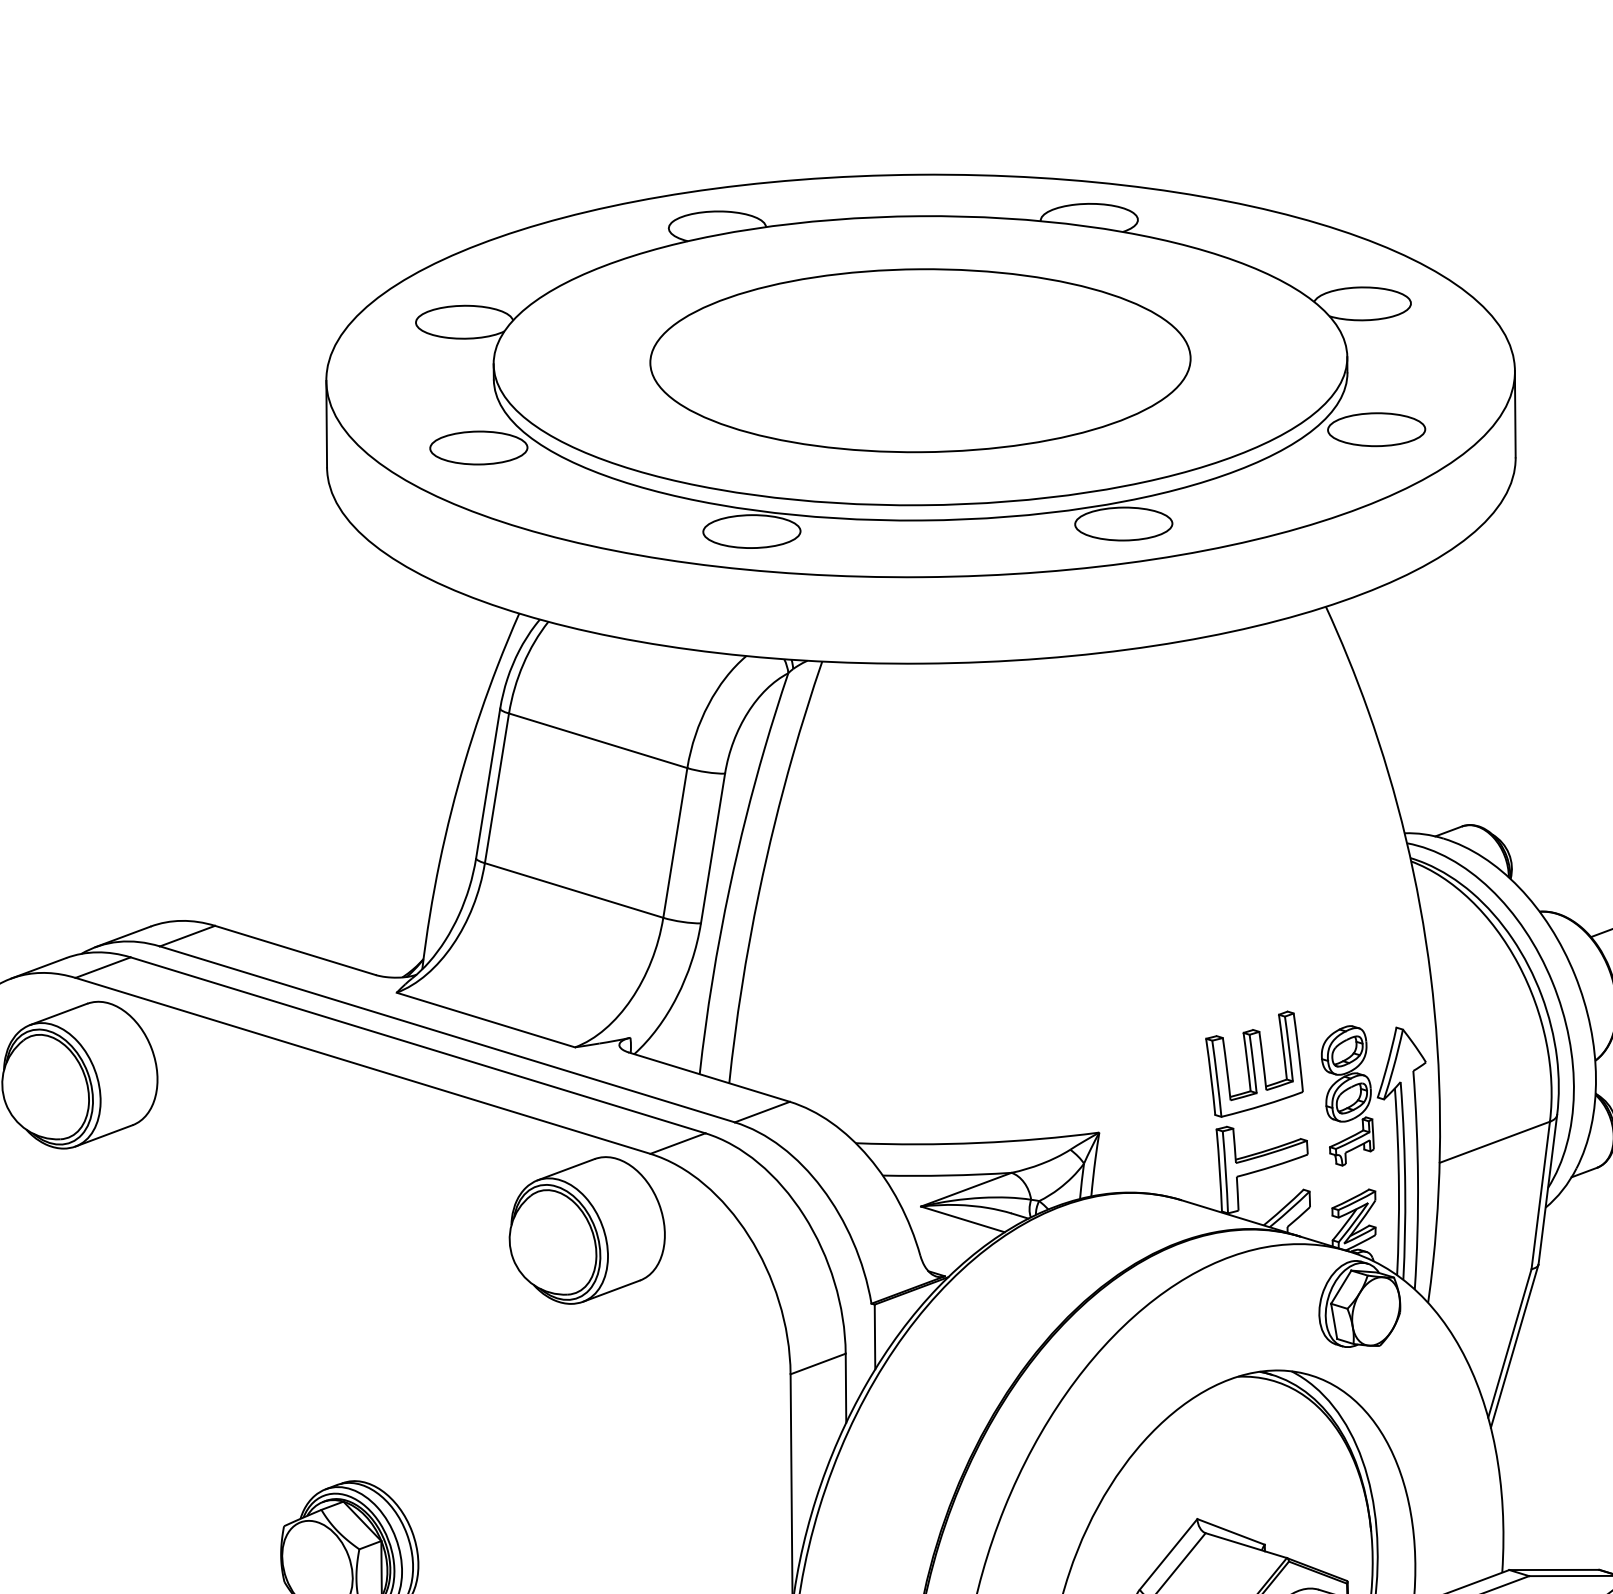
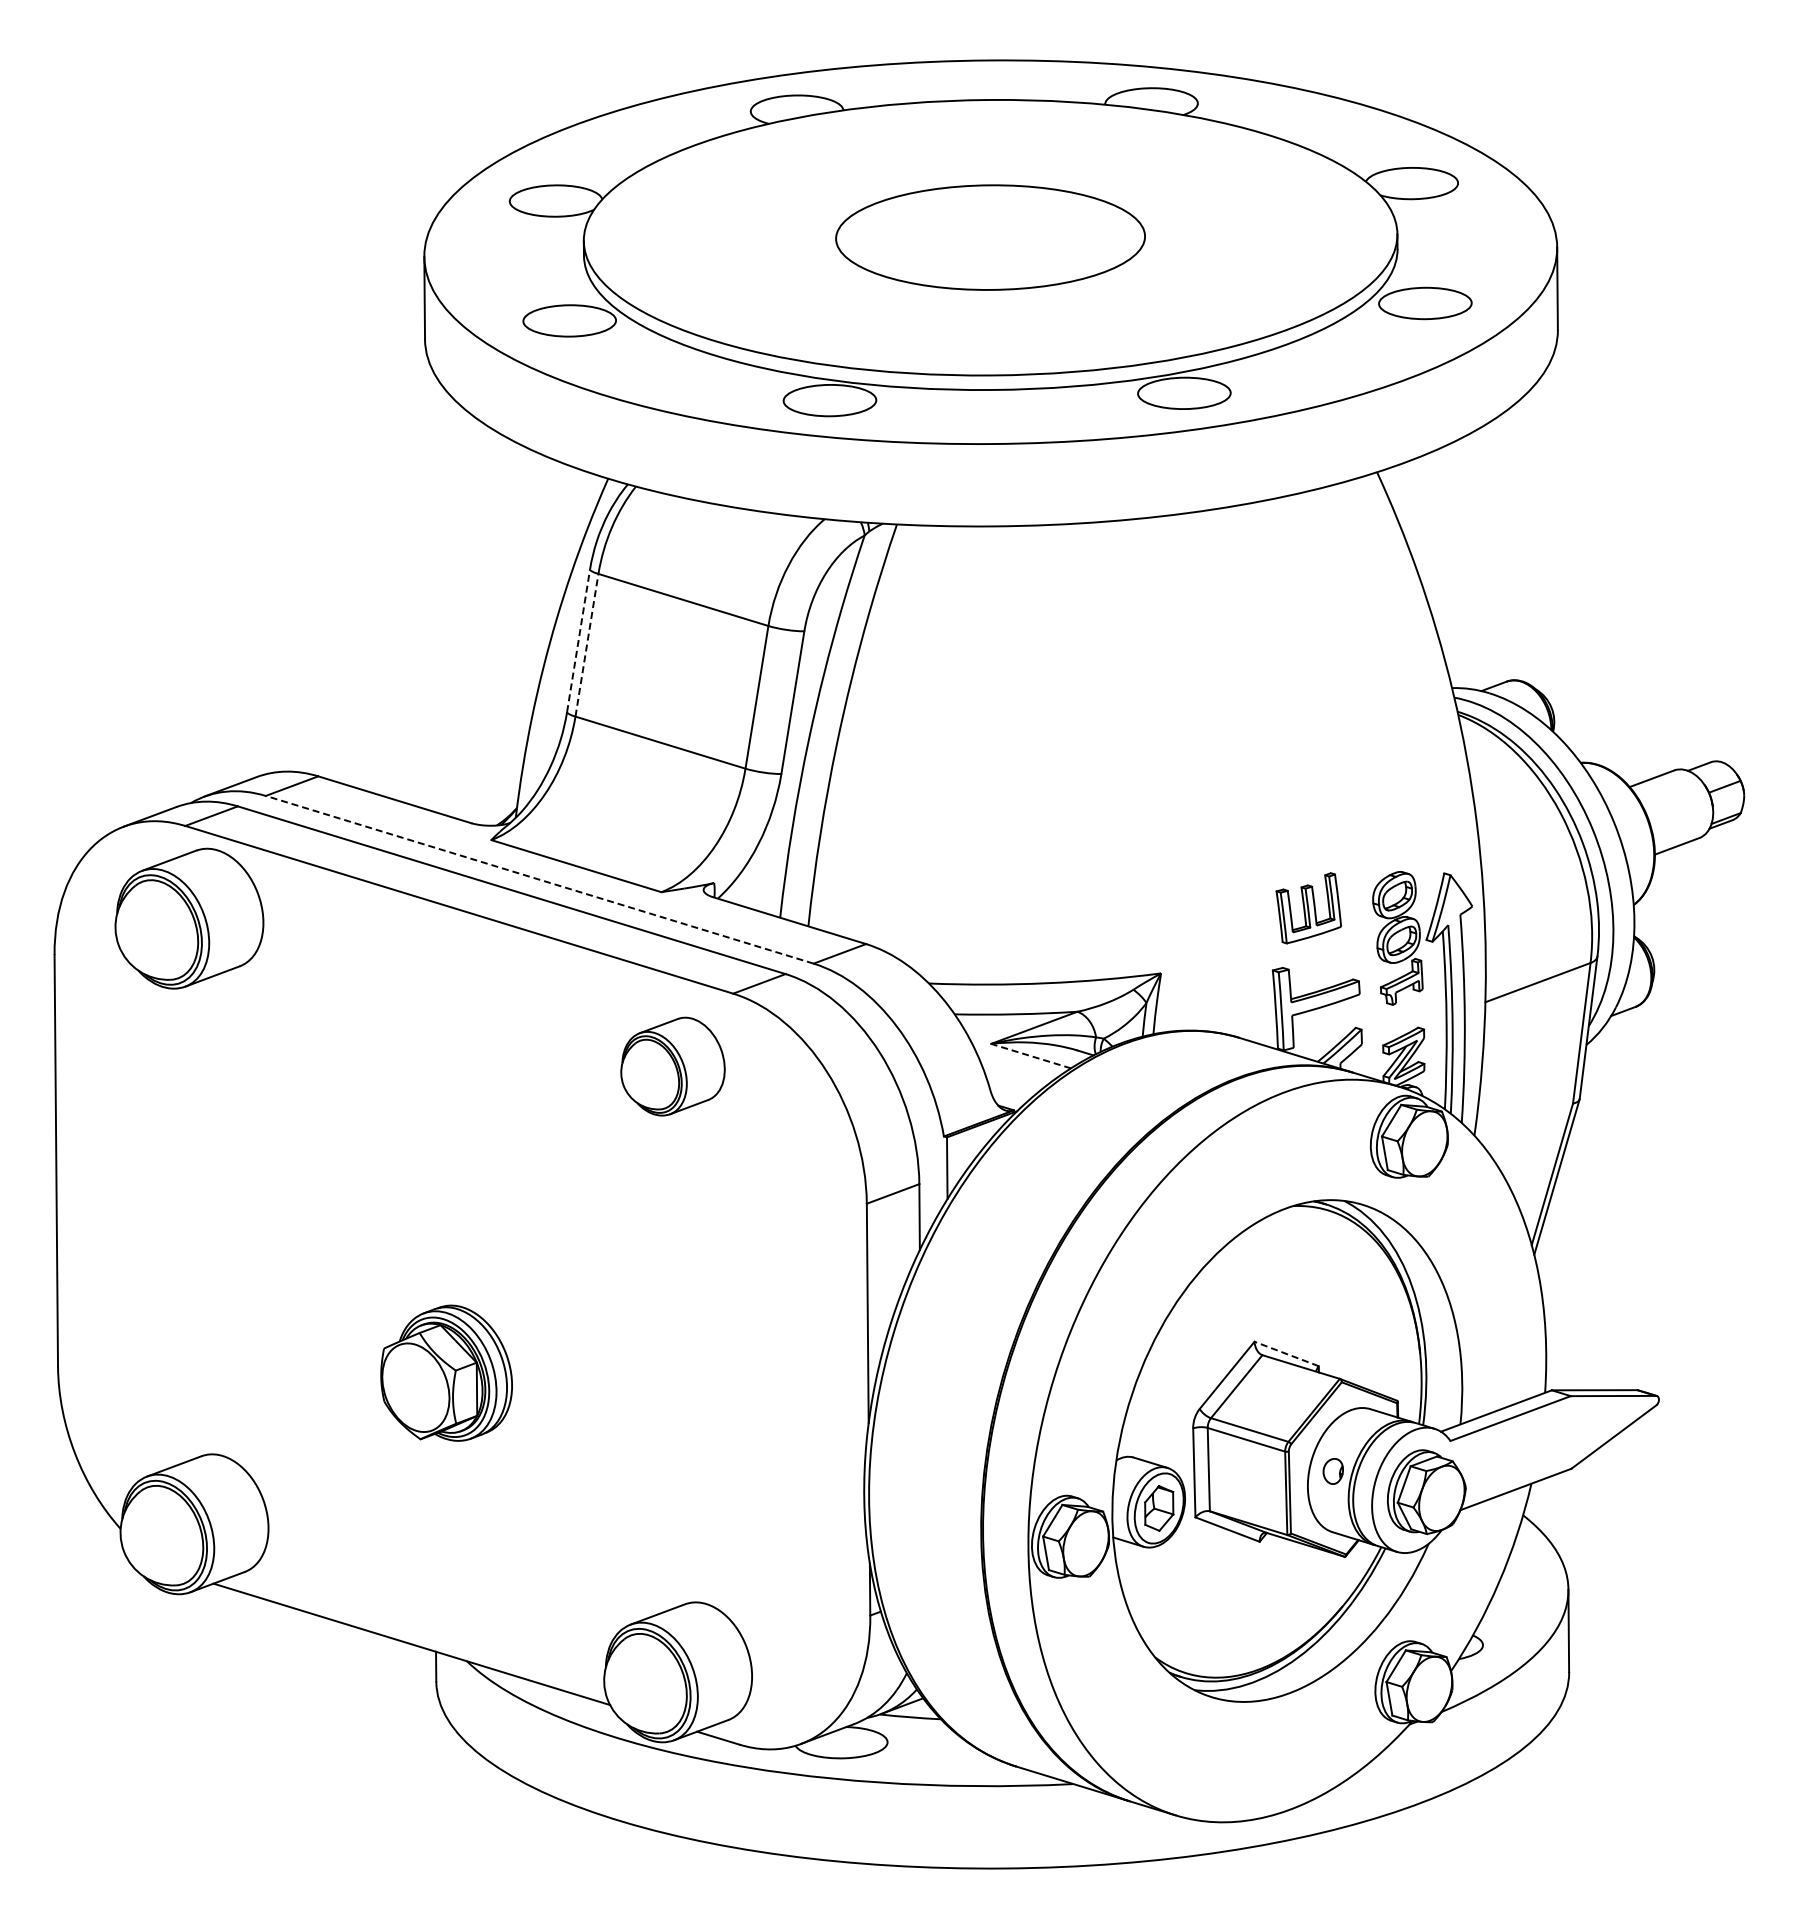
part: (920, 360) -> (990, 237), size x0.6
line: (488, 783) -> (578, 640), solid -> dashed
line: (497, 787) -> (587, 644), solid -> dashed
line: (447, 1034) -> (539, 879), solid -> dashed
part: (1254, 1064) -> (1308, 908), size x0.7
line: (963, 1219) -> (1031, 1056), solid -> dashed
part: (586, 1230) -> (672, 1066), size x0.7
line: (1230, 1531) -> (1286, 1353), solid -> dashed

